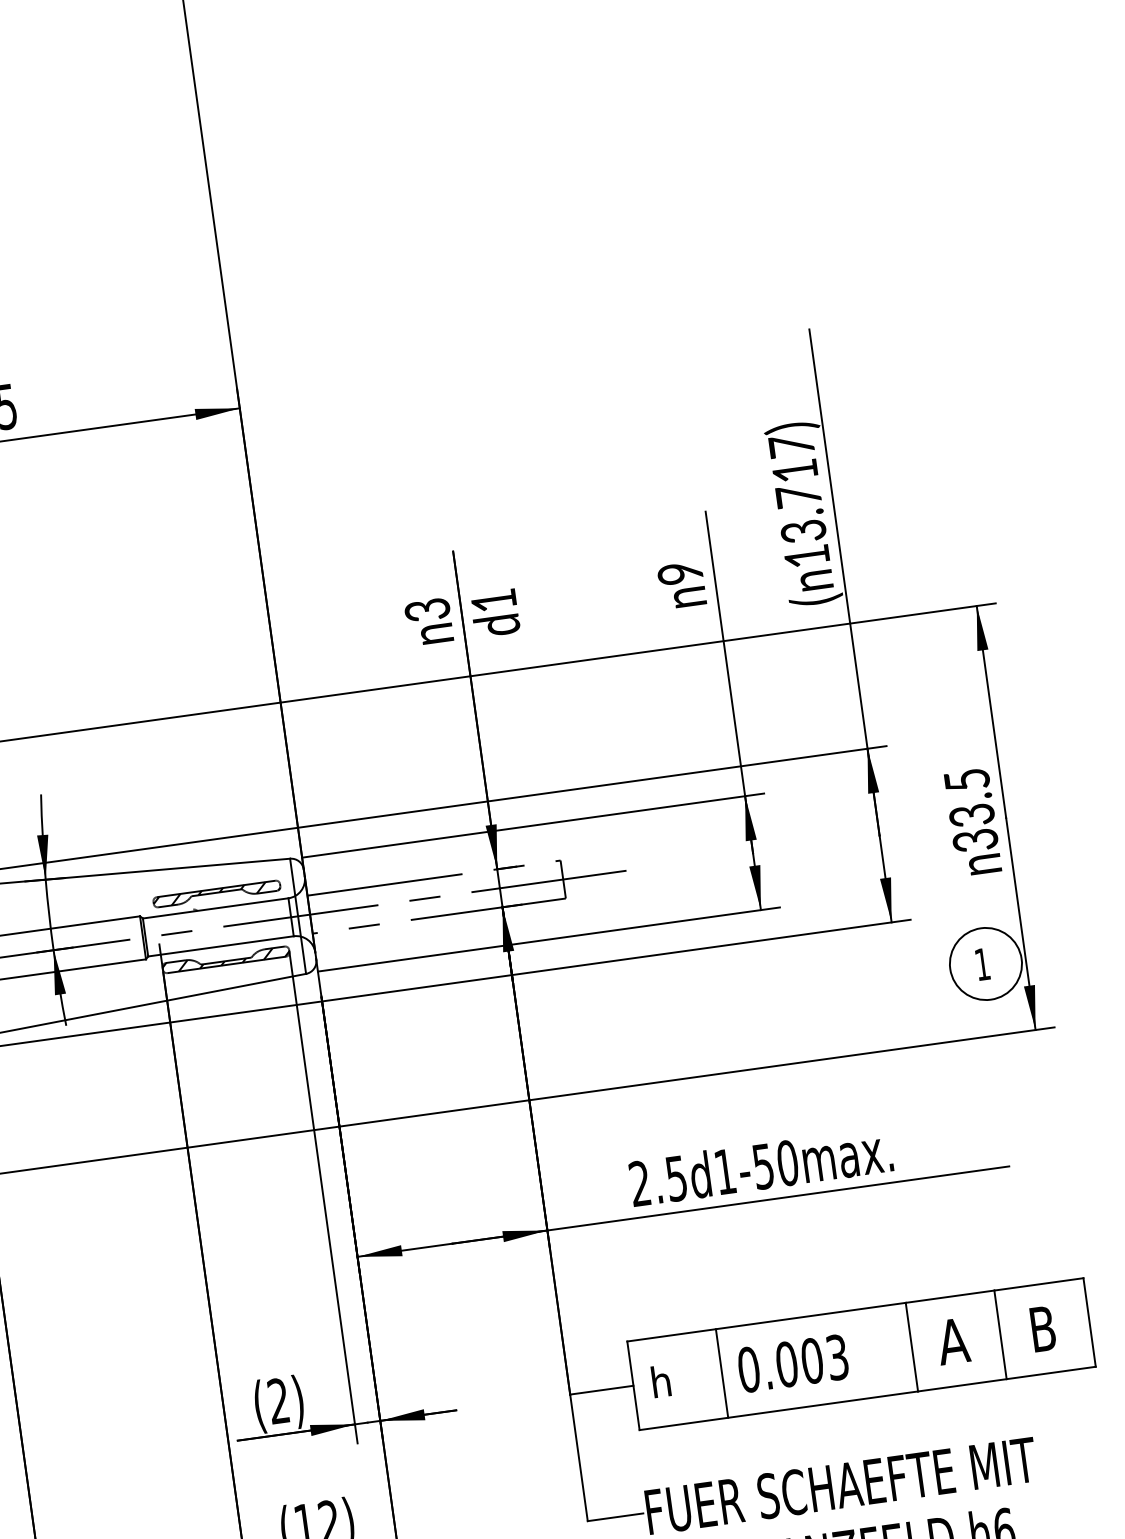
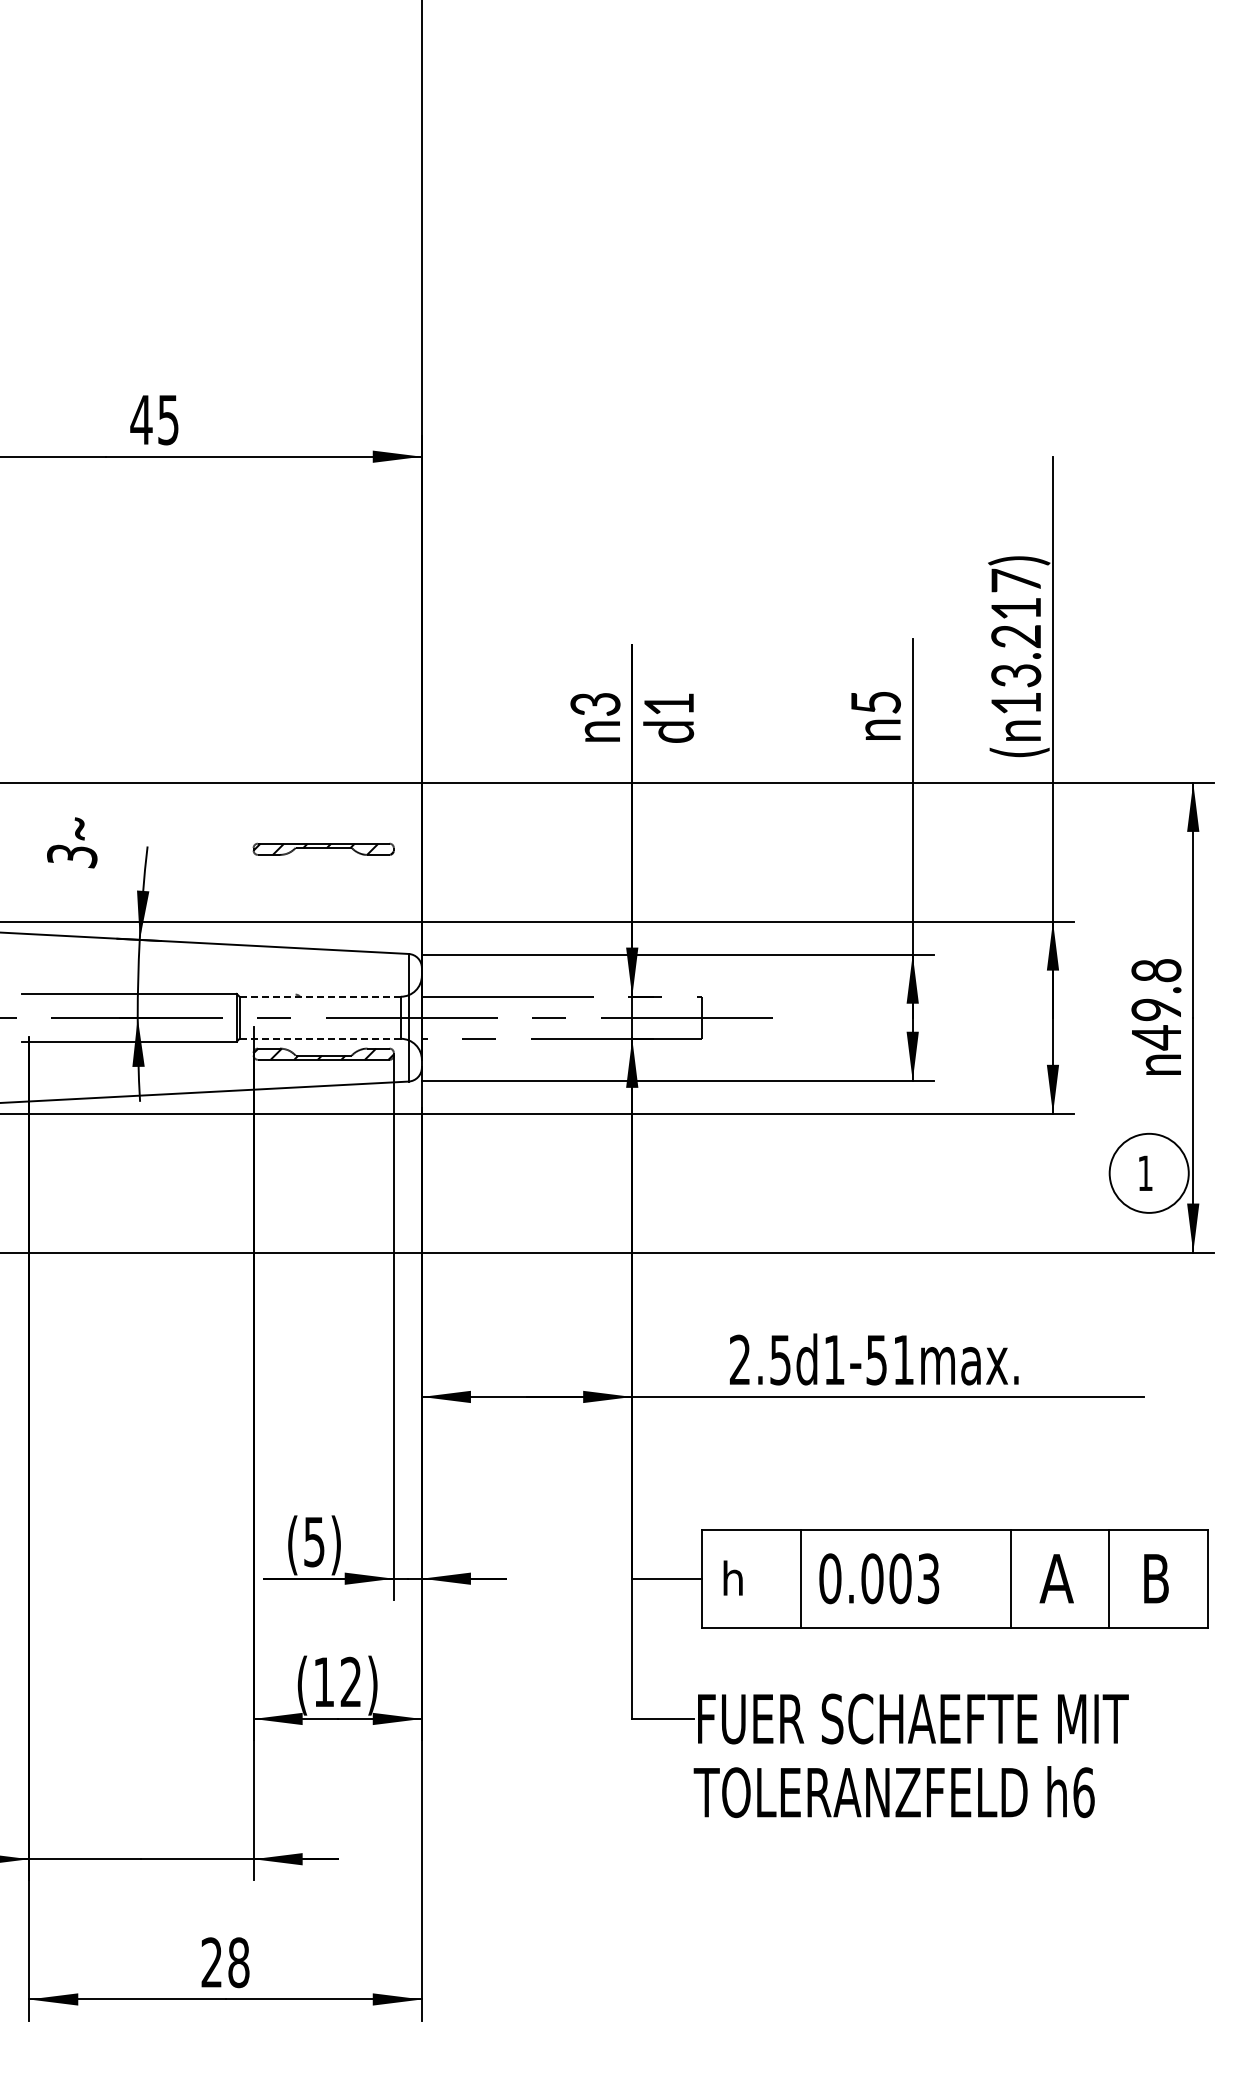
text: (798, 496) -> (1015, 636), 13.717) -> 13.217)
text: (679, 573) -> (875, 702), 9 -> 5
text: (971, 810) -> (1156, 1004), 33.5 -> 49.8
part: (216, 893) -> (323, 848), moved
line: (215, 908) -> (320, 996), solid -> dashed
line: (221, 946) -> (320, 1038), solid -> dashed
text: (787, 1162) -> (903, 1359), 2.5d1-50max. -> 2.5d1-51max.
text: (278, 1400) -> (314, 1541), (2) -> (5)

